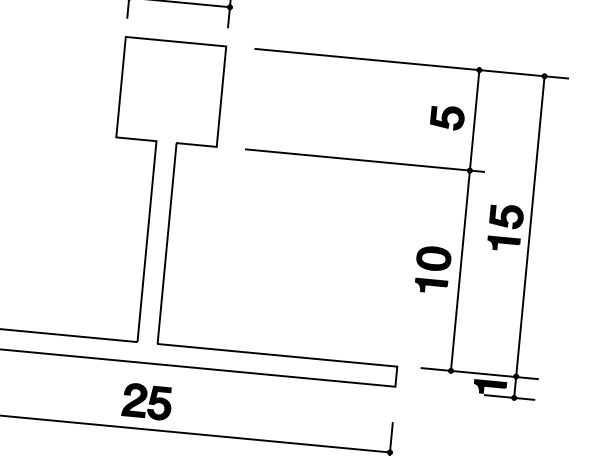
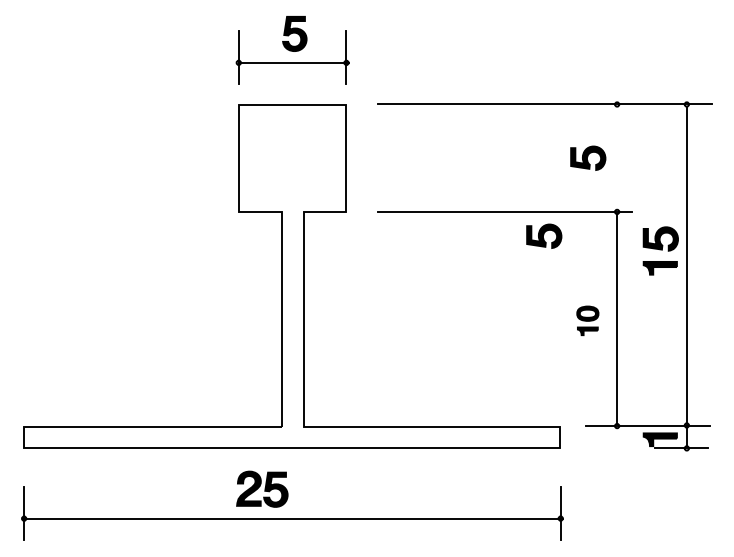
line: (475, 117) -> (617, 155), removed
part: (399, 186) -> (544, 235), added
part: (505, 227) -> (660, 250), moved
part: (432, 269) -> (587, 320), size x0.6
part: (147, 401) -> (262, 488), moved

